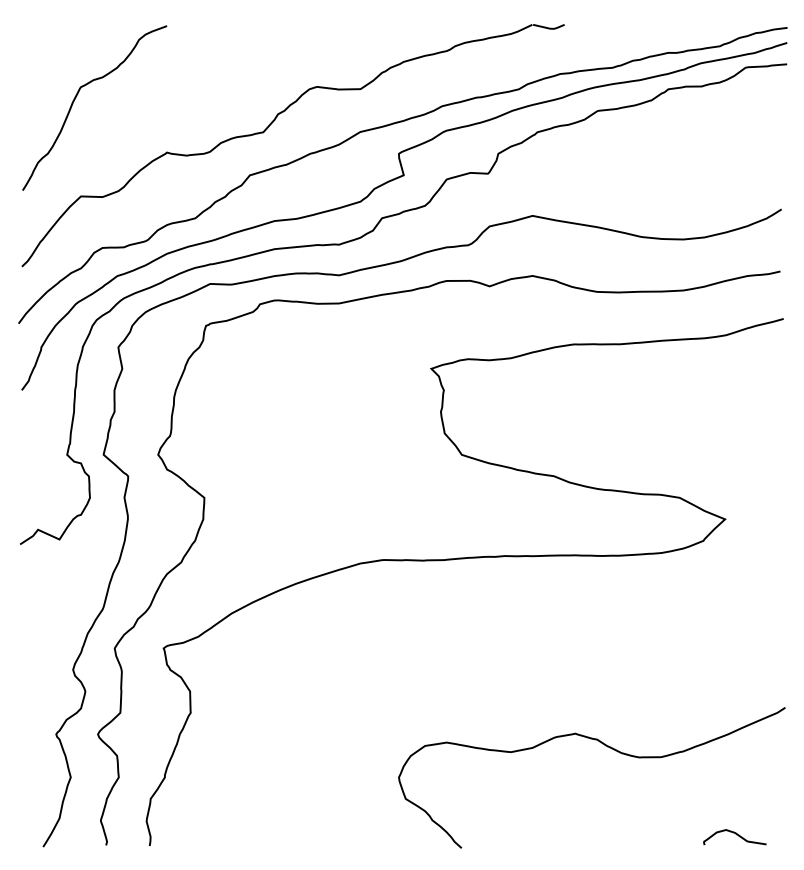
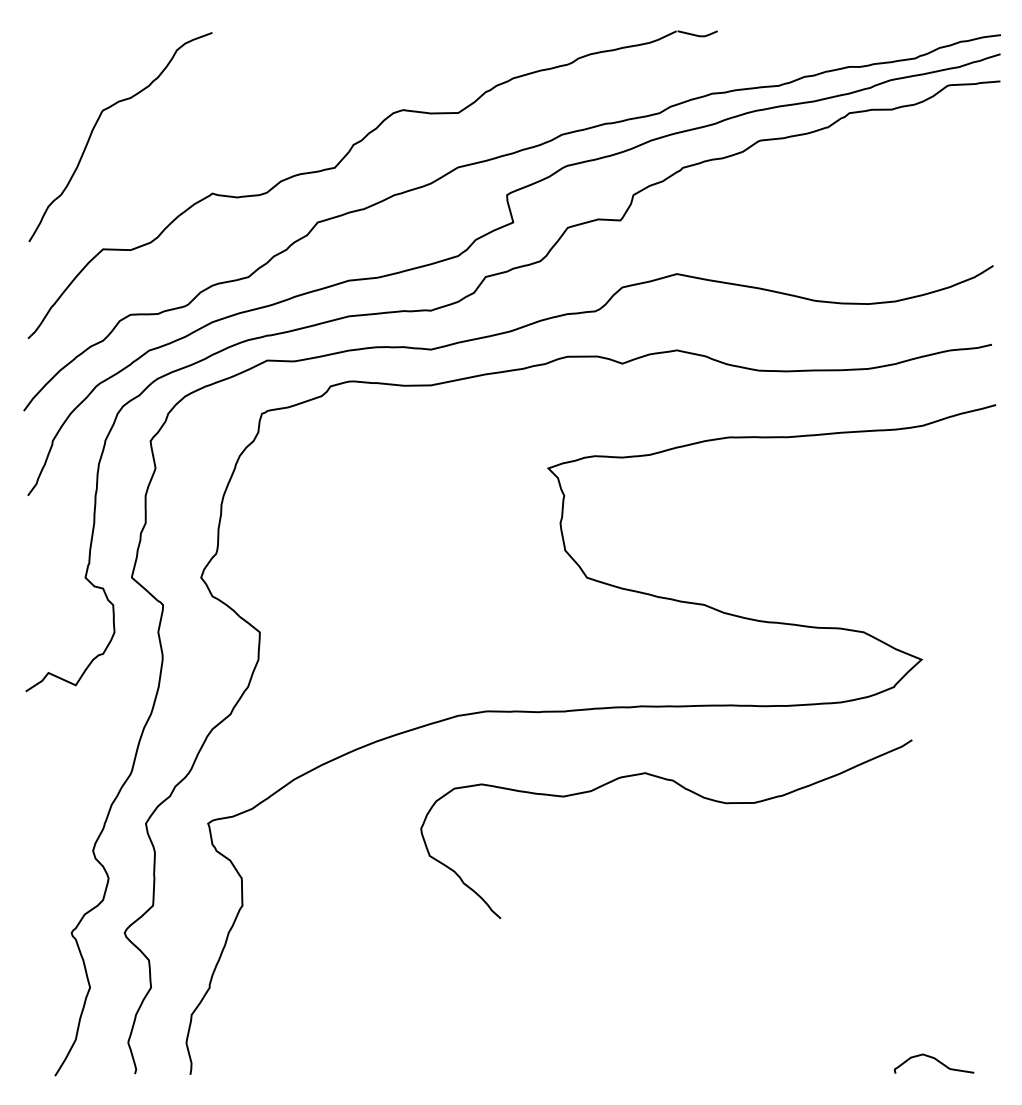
curve: (607, 747) -> (686, 790), moved

